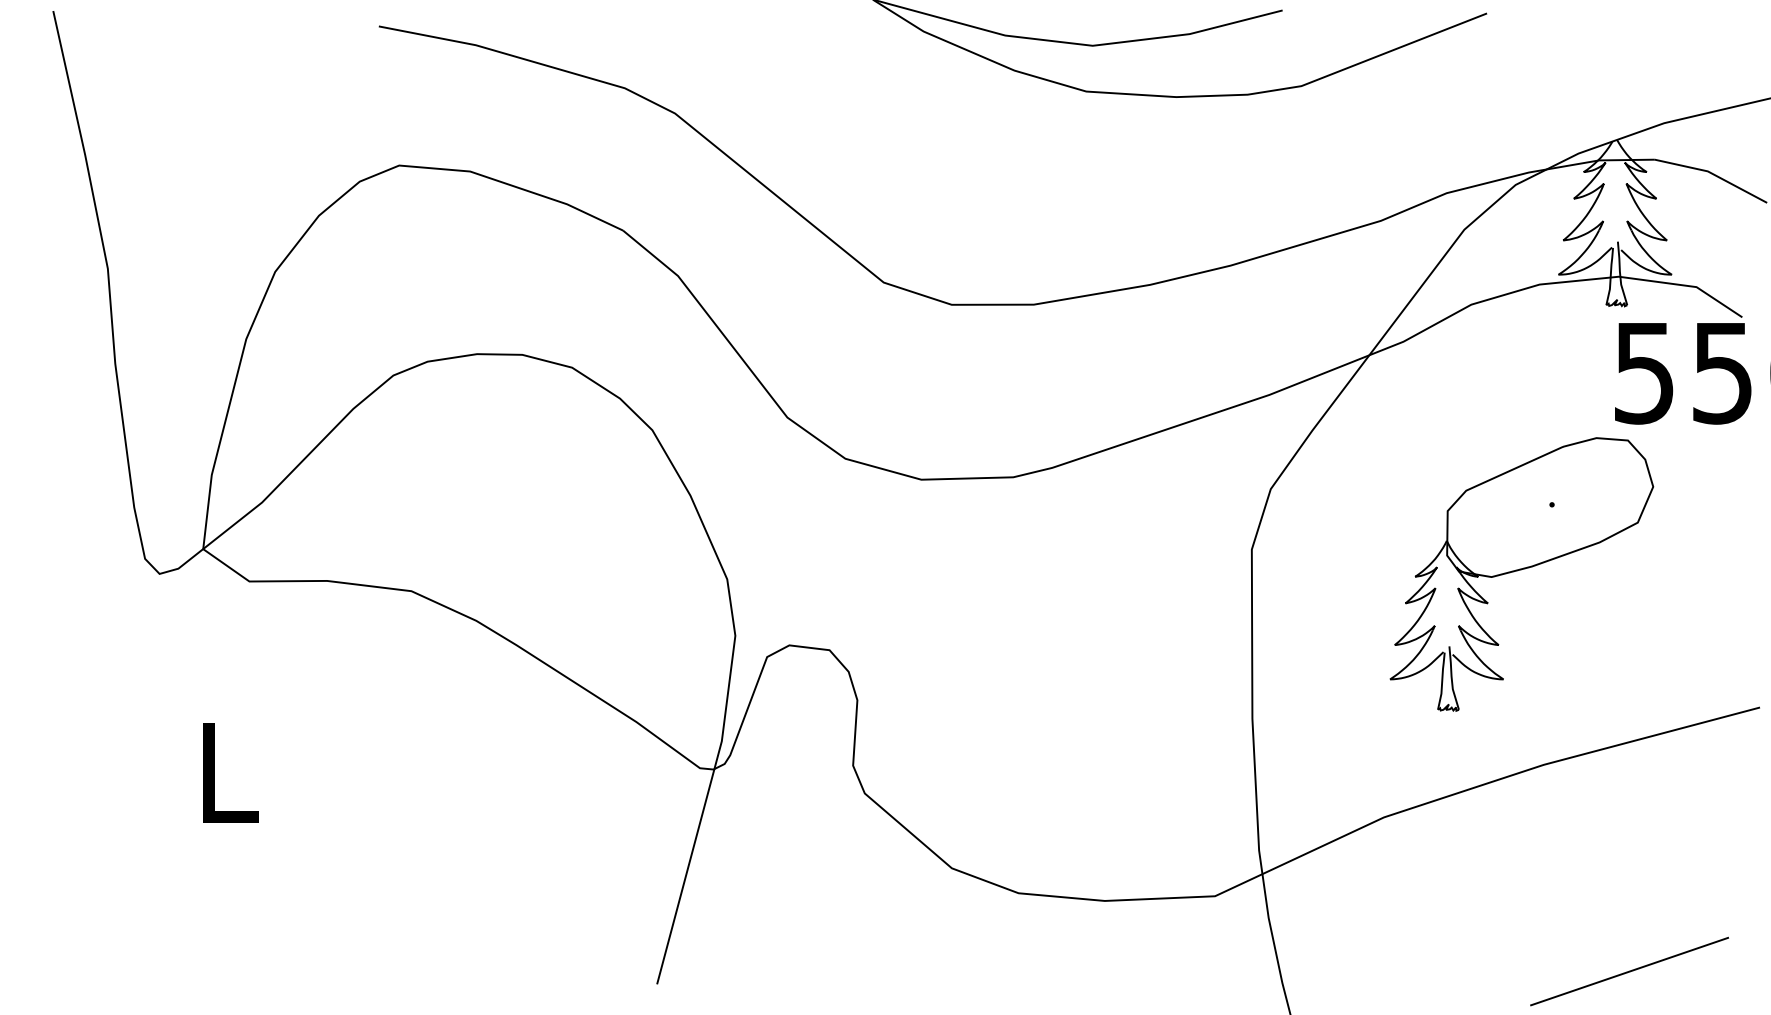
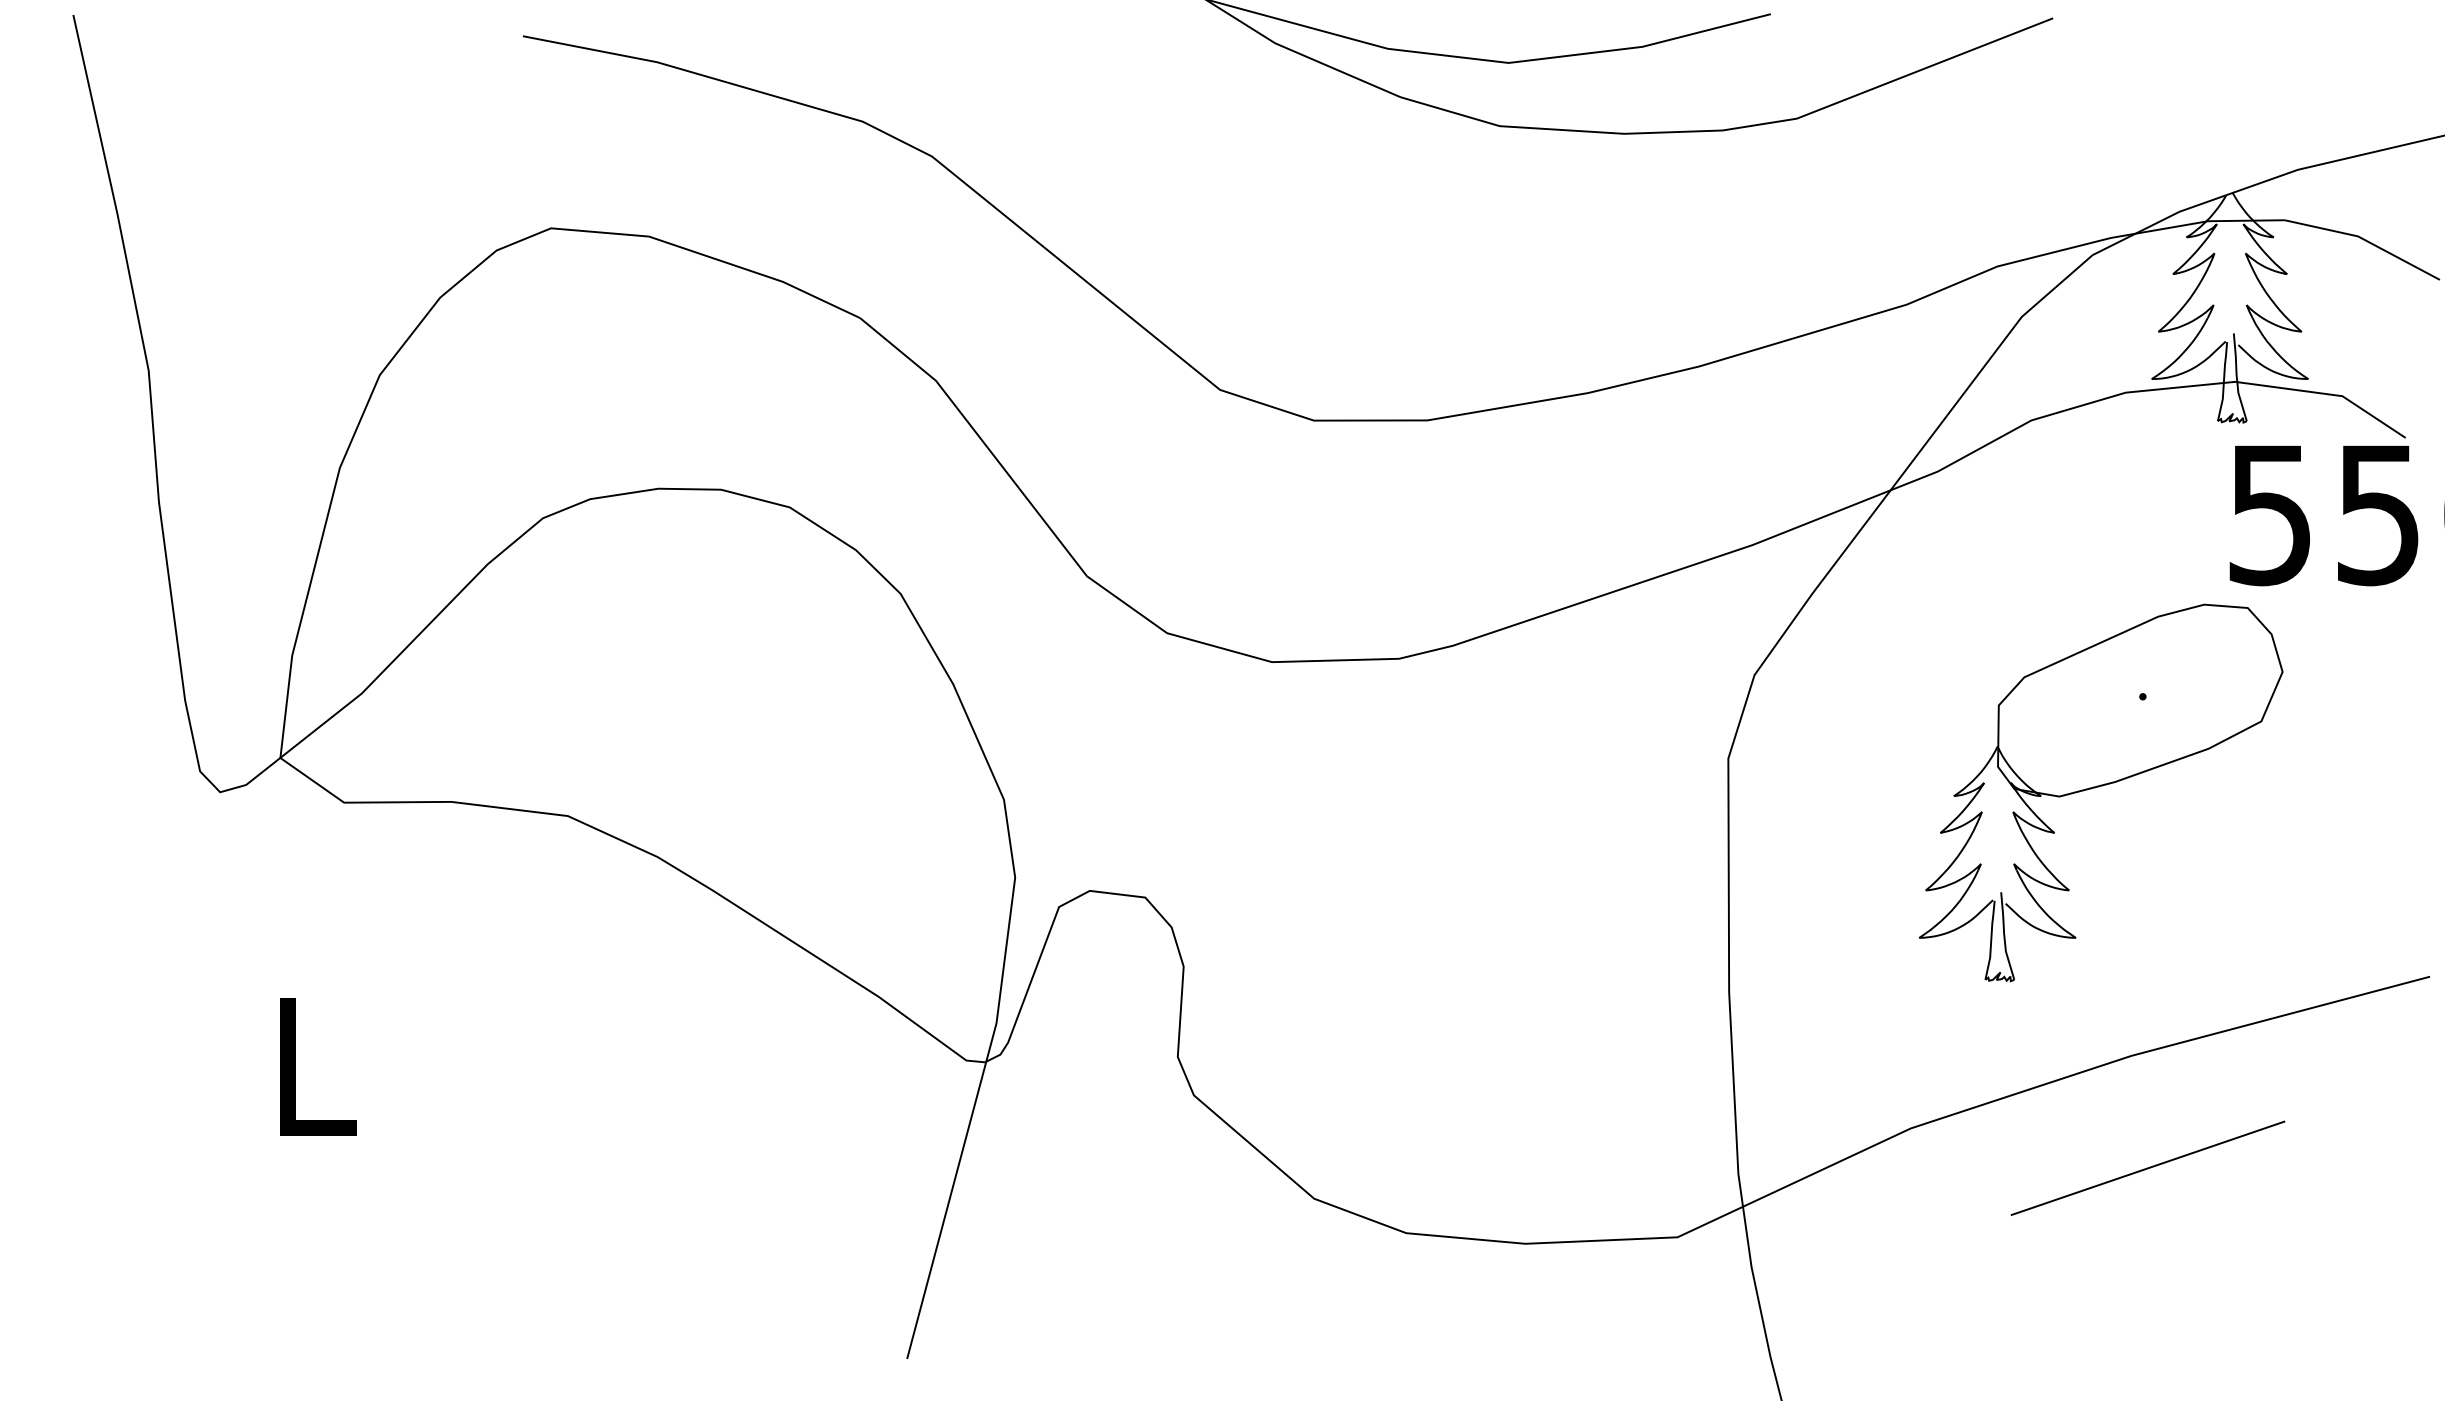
line: (1629, 970) -> (2147, 1167), moved

